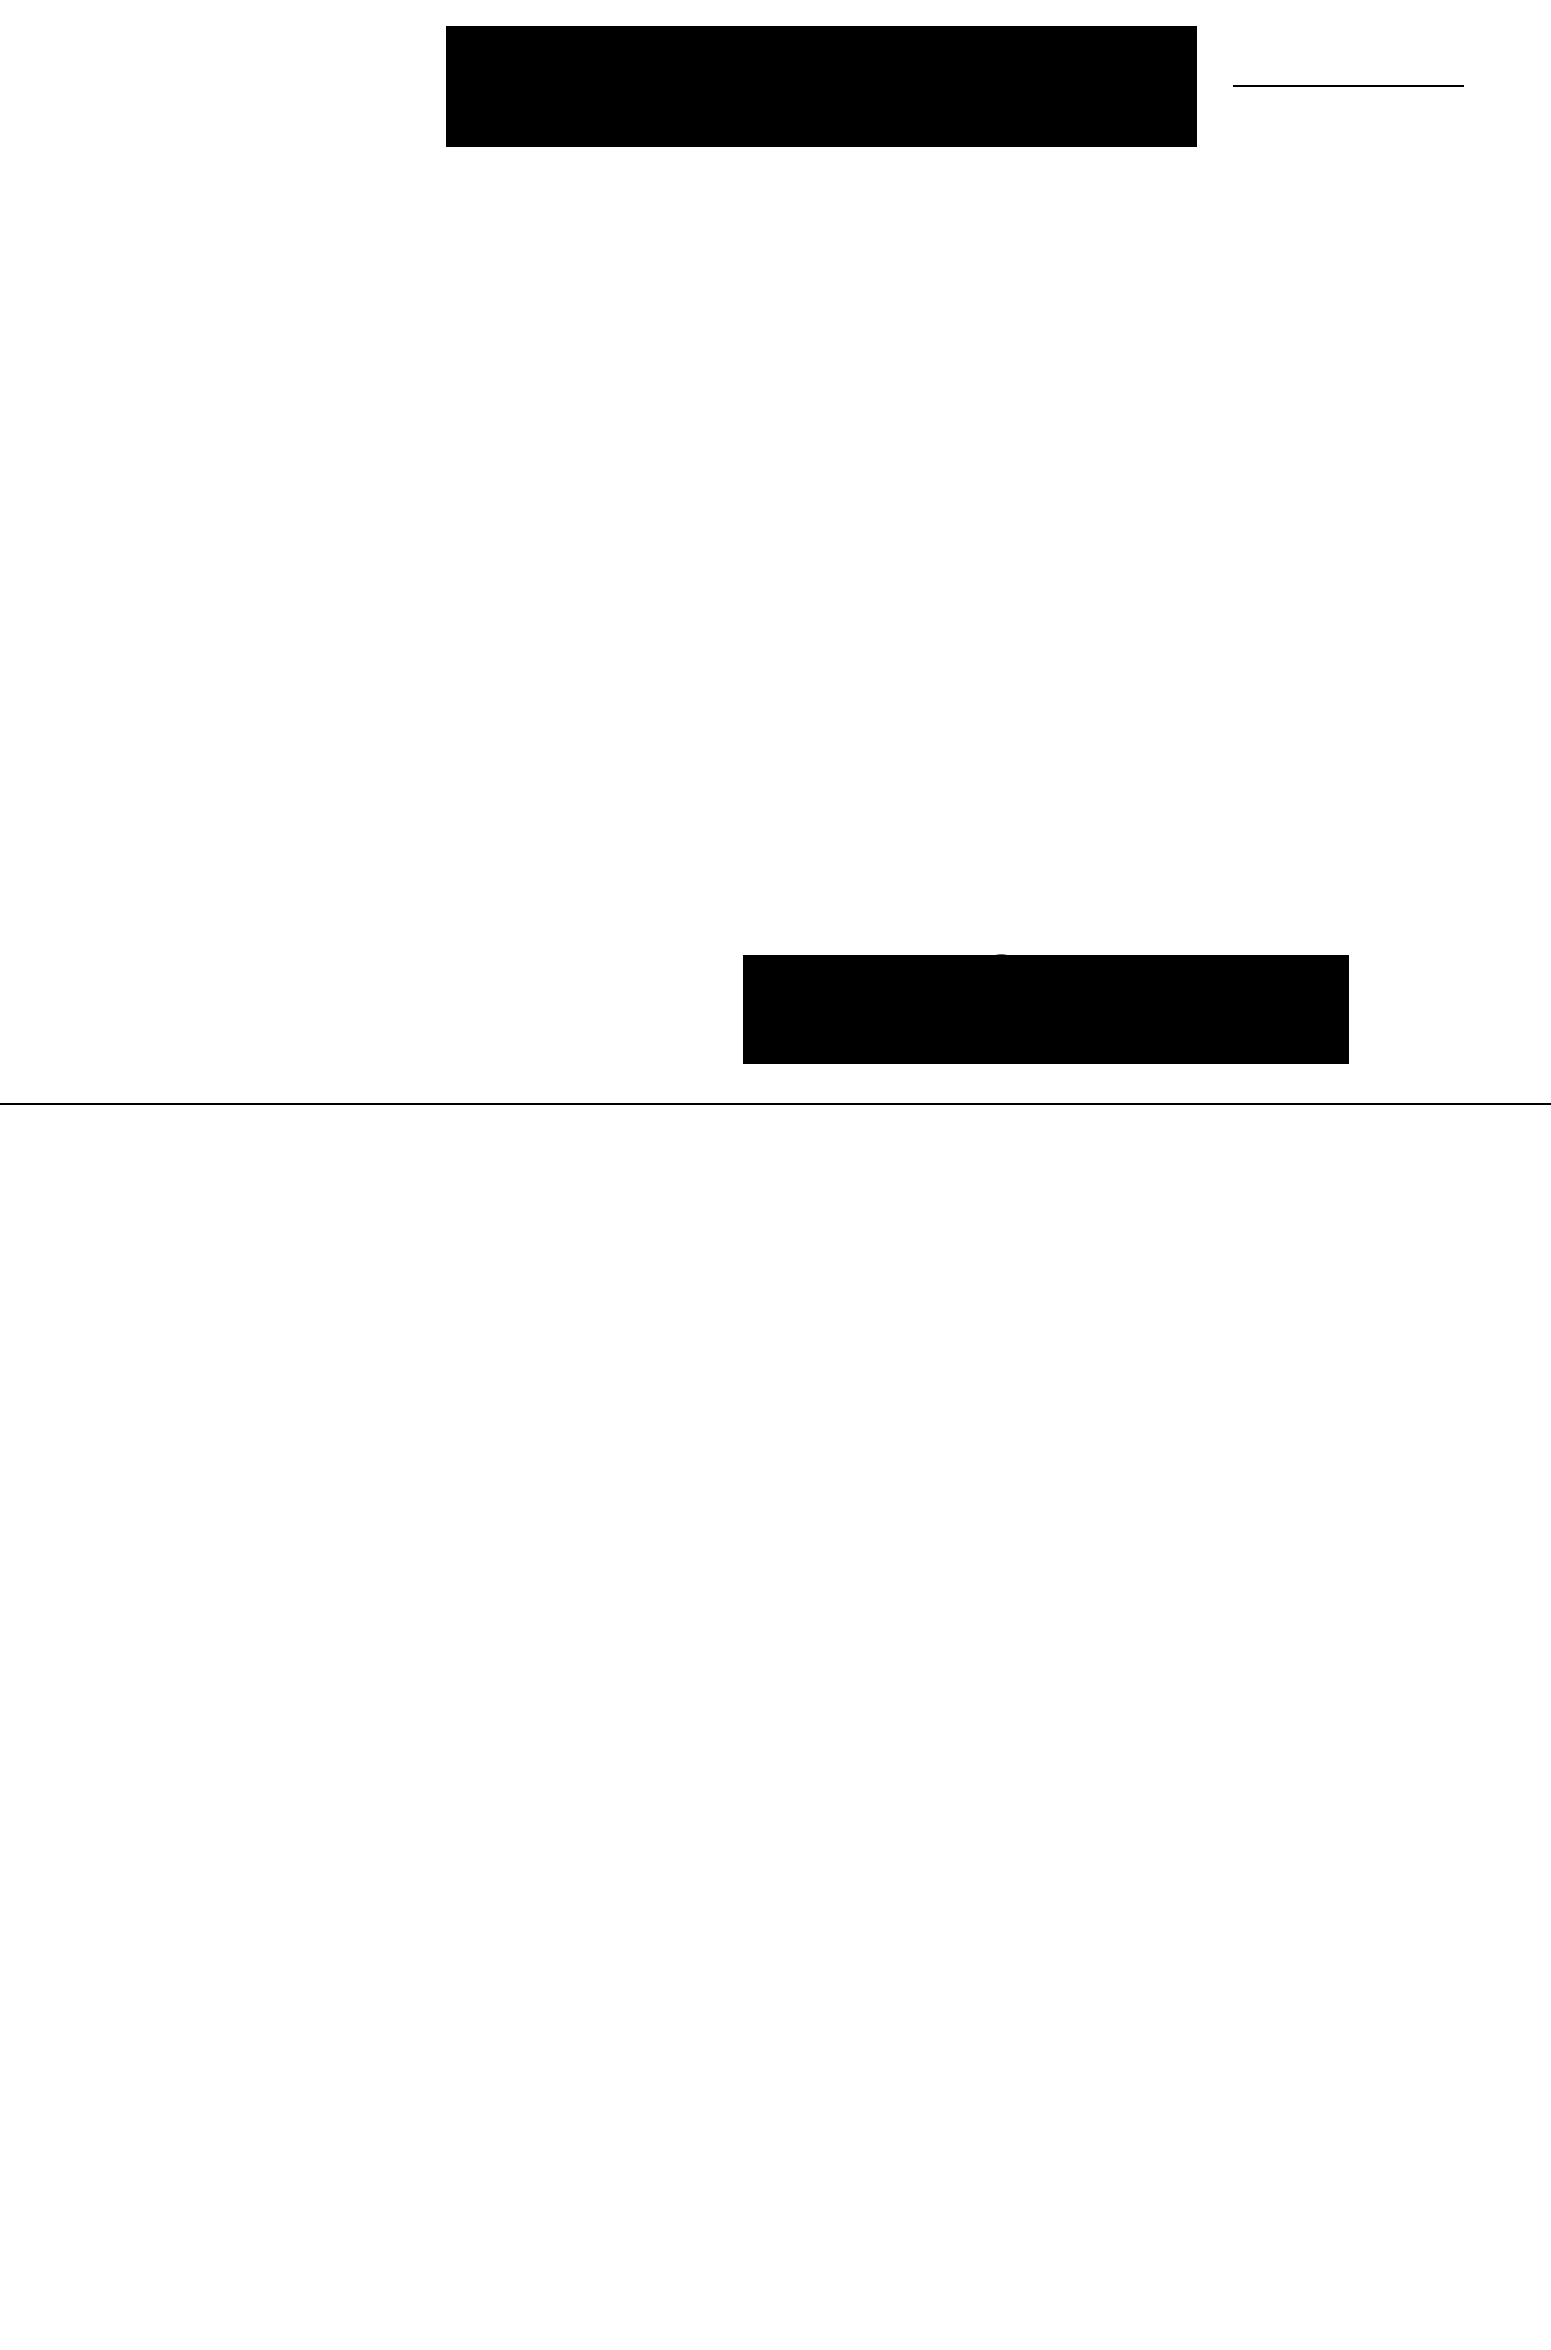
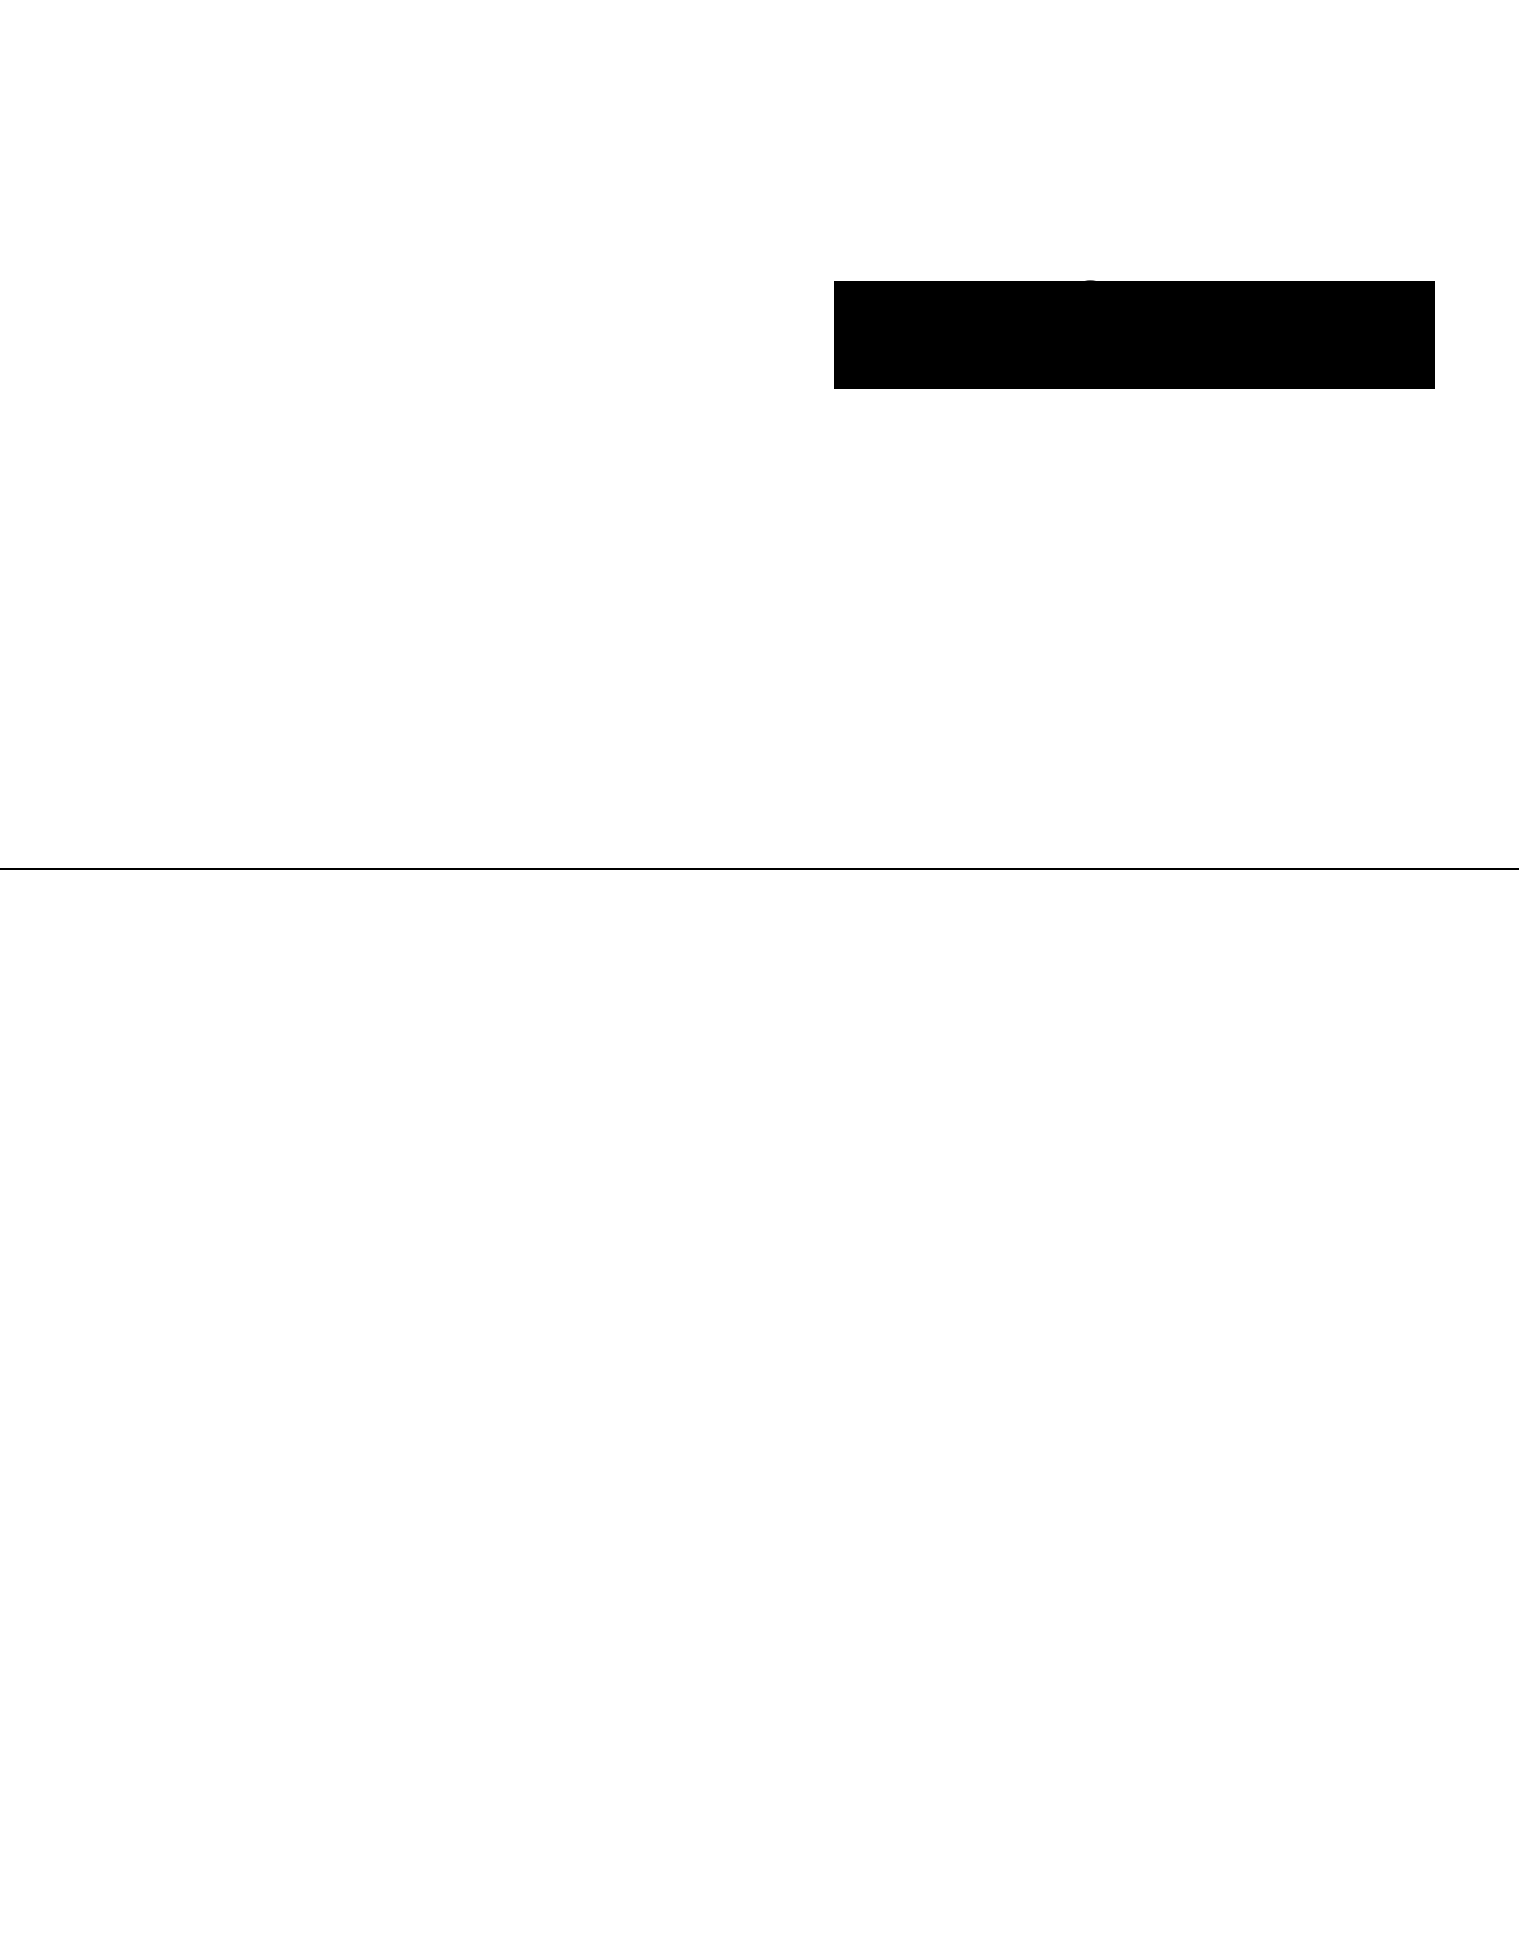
text: (1045, 1008) -> (1134, 334), moved

